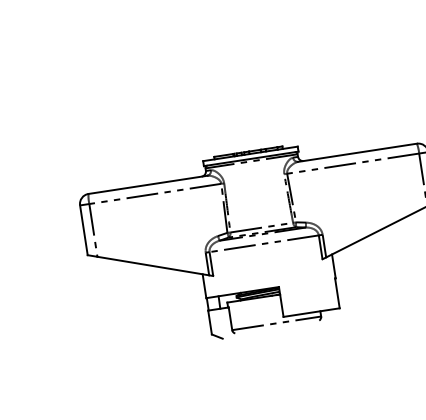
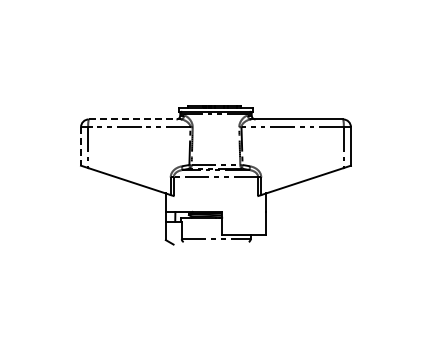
line: (148, 184) -> (135, 119), solid -> dashed
line: (84, 230) -> (81, 146), solid -> dashed

